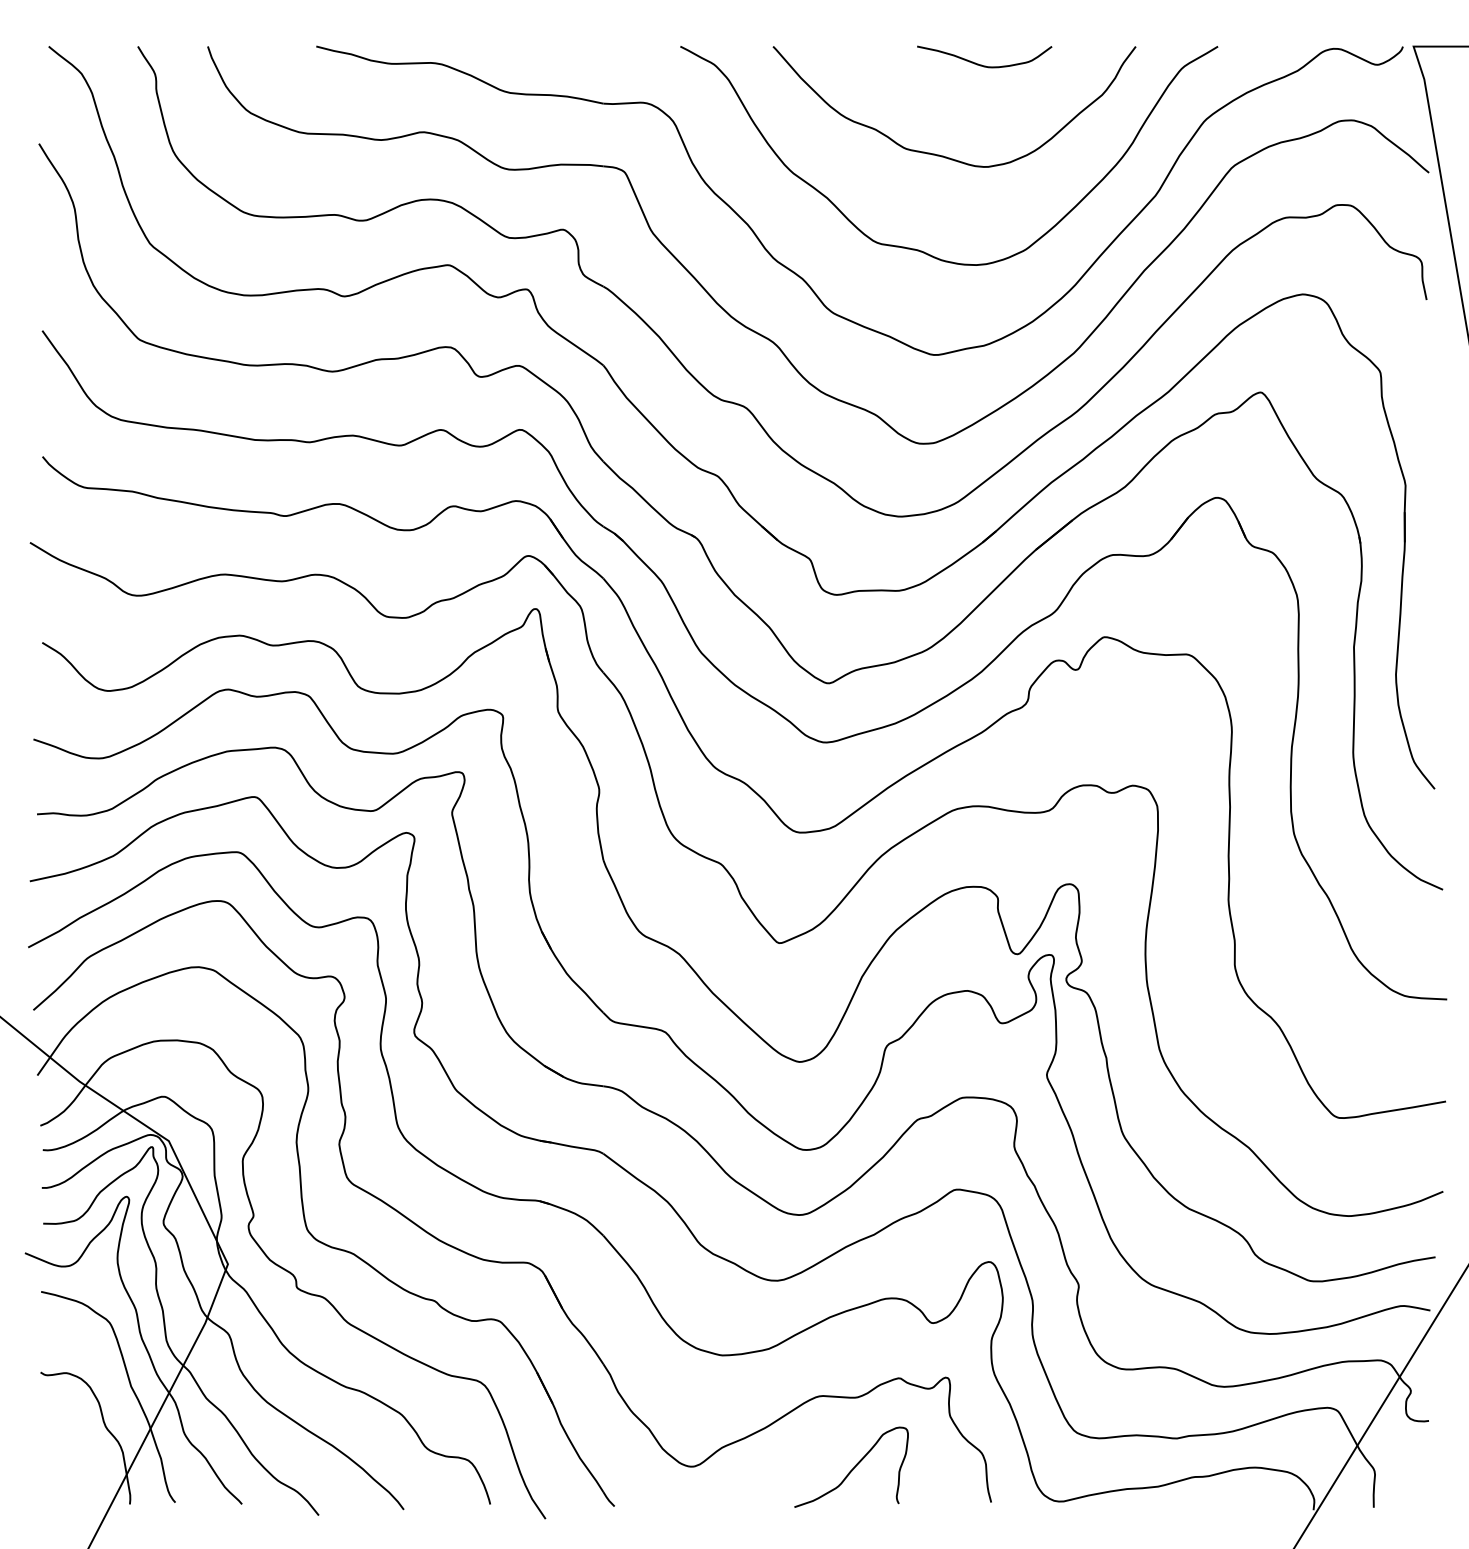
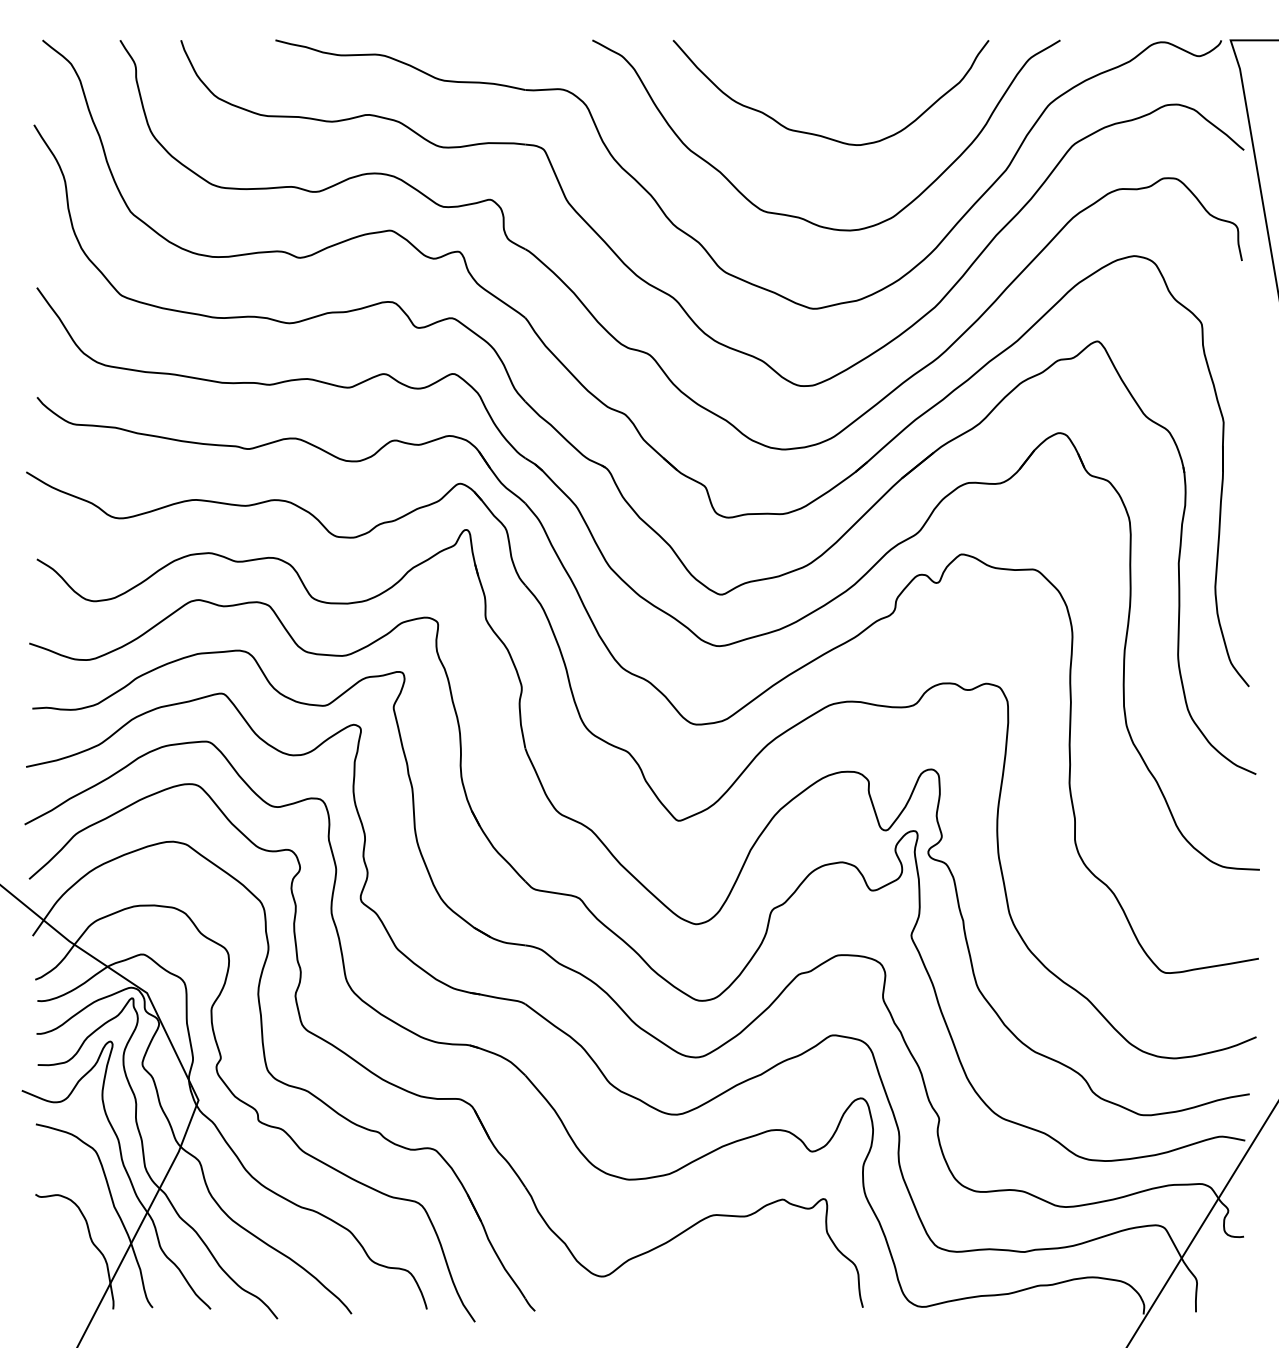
curve: (981, 64) -> (854, 55), removed
curve: (853, 1467) -> (743, 1277), removed

